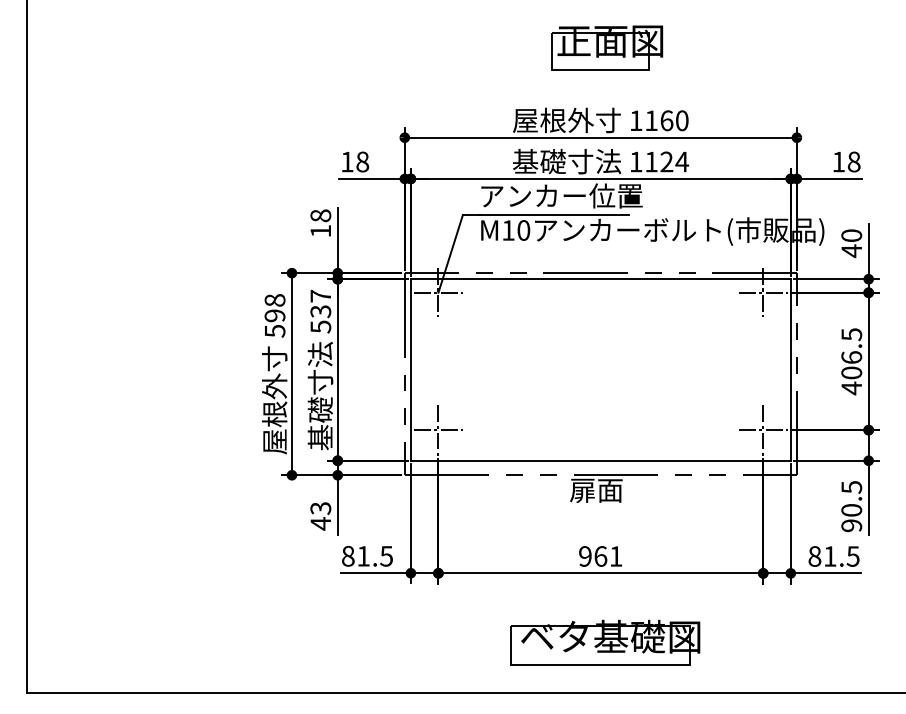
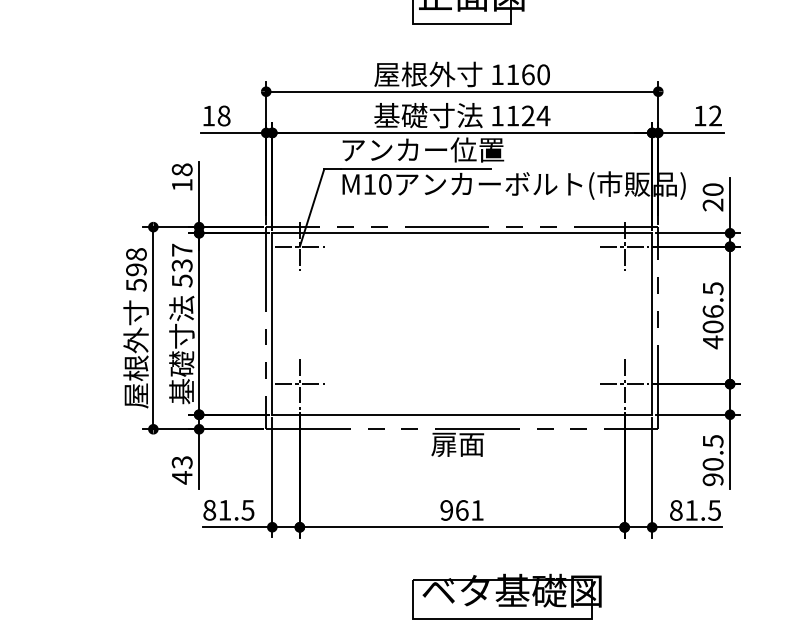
text: (853, 161) -> (714, 115), 18 -> 12
text: (851, 251) -> (712, 205), 40 -> 20
part: (605, 642) -> (506, 596), moved

